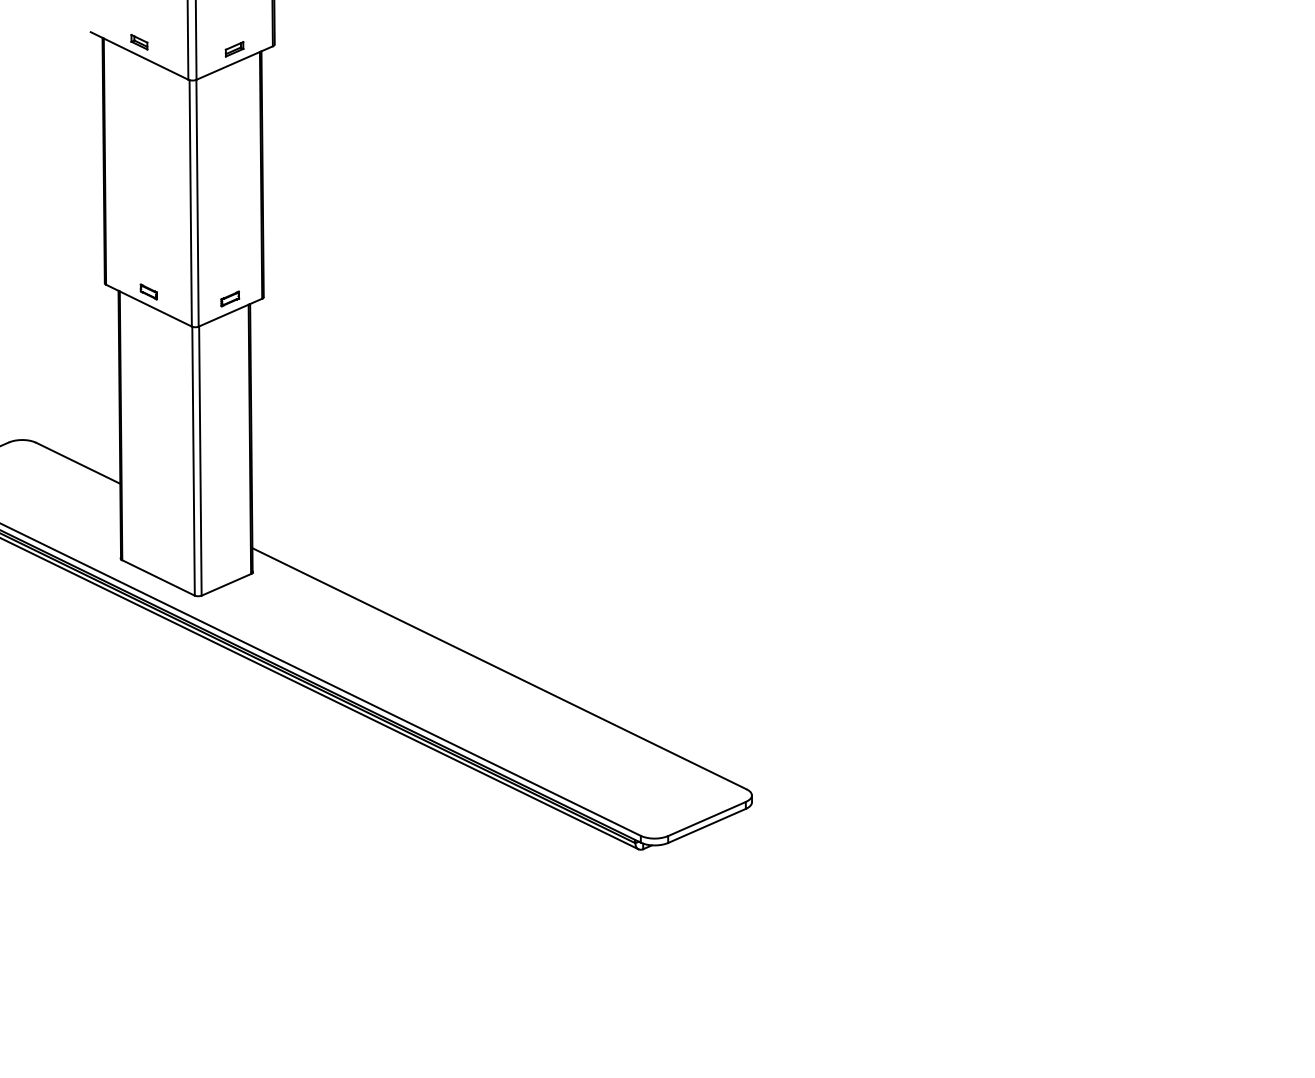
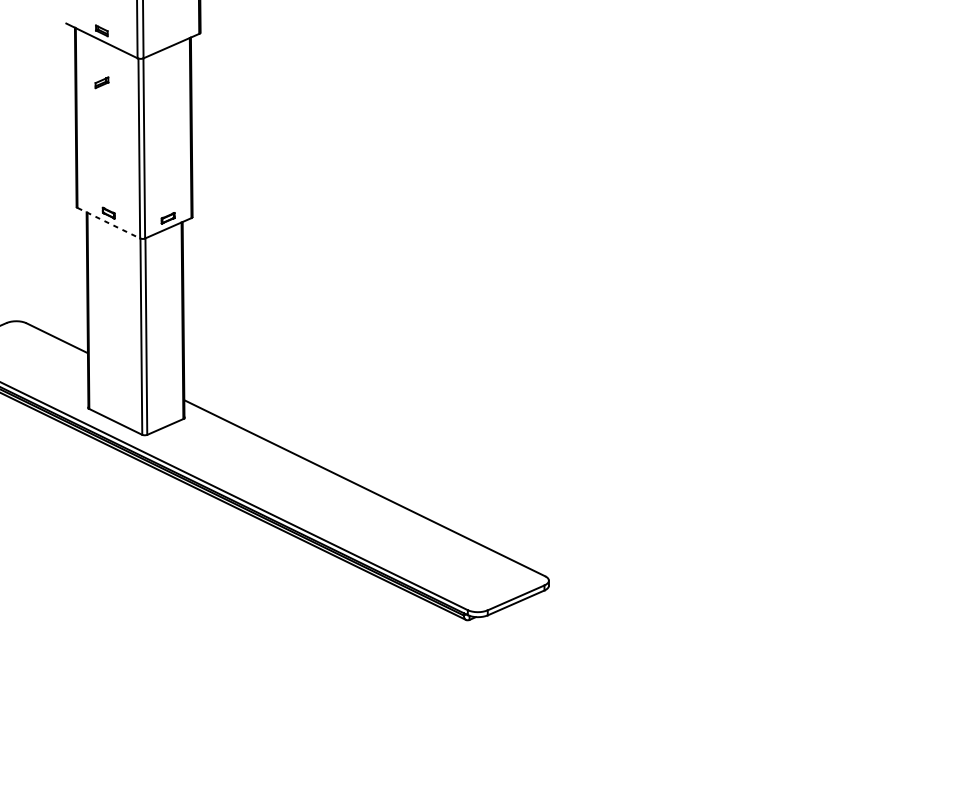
part: (234, 49) -> (101, 82), moved
line: (148, 305) -> (108, 223), solid -> dashed

